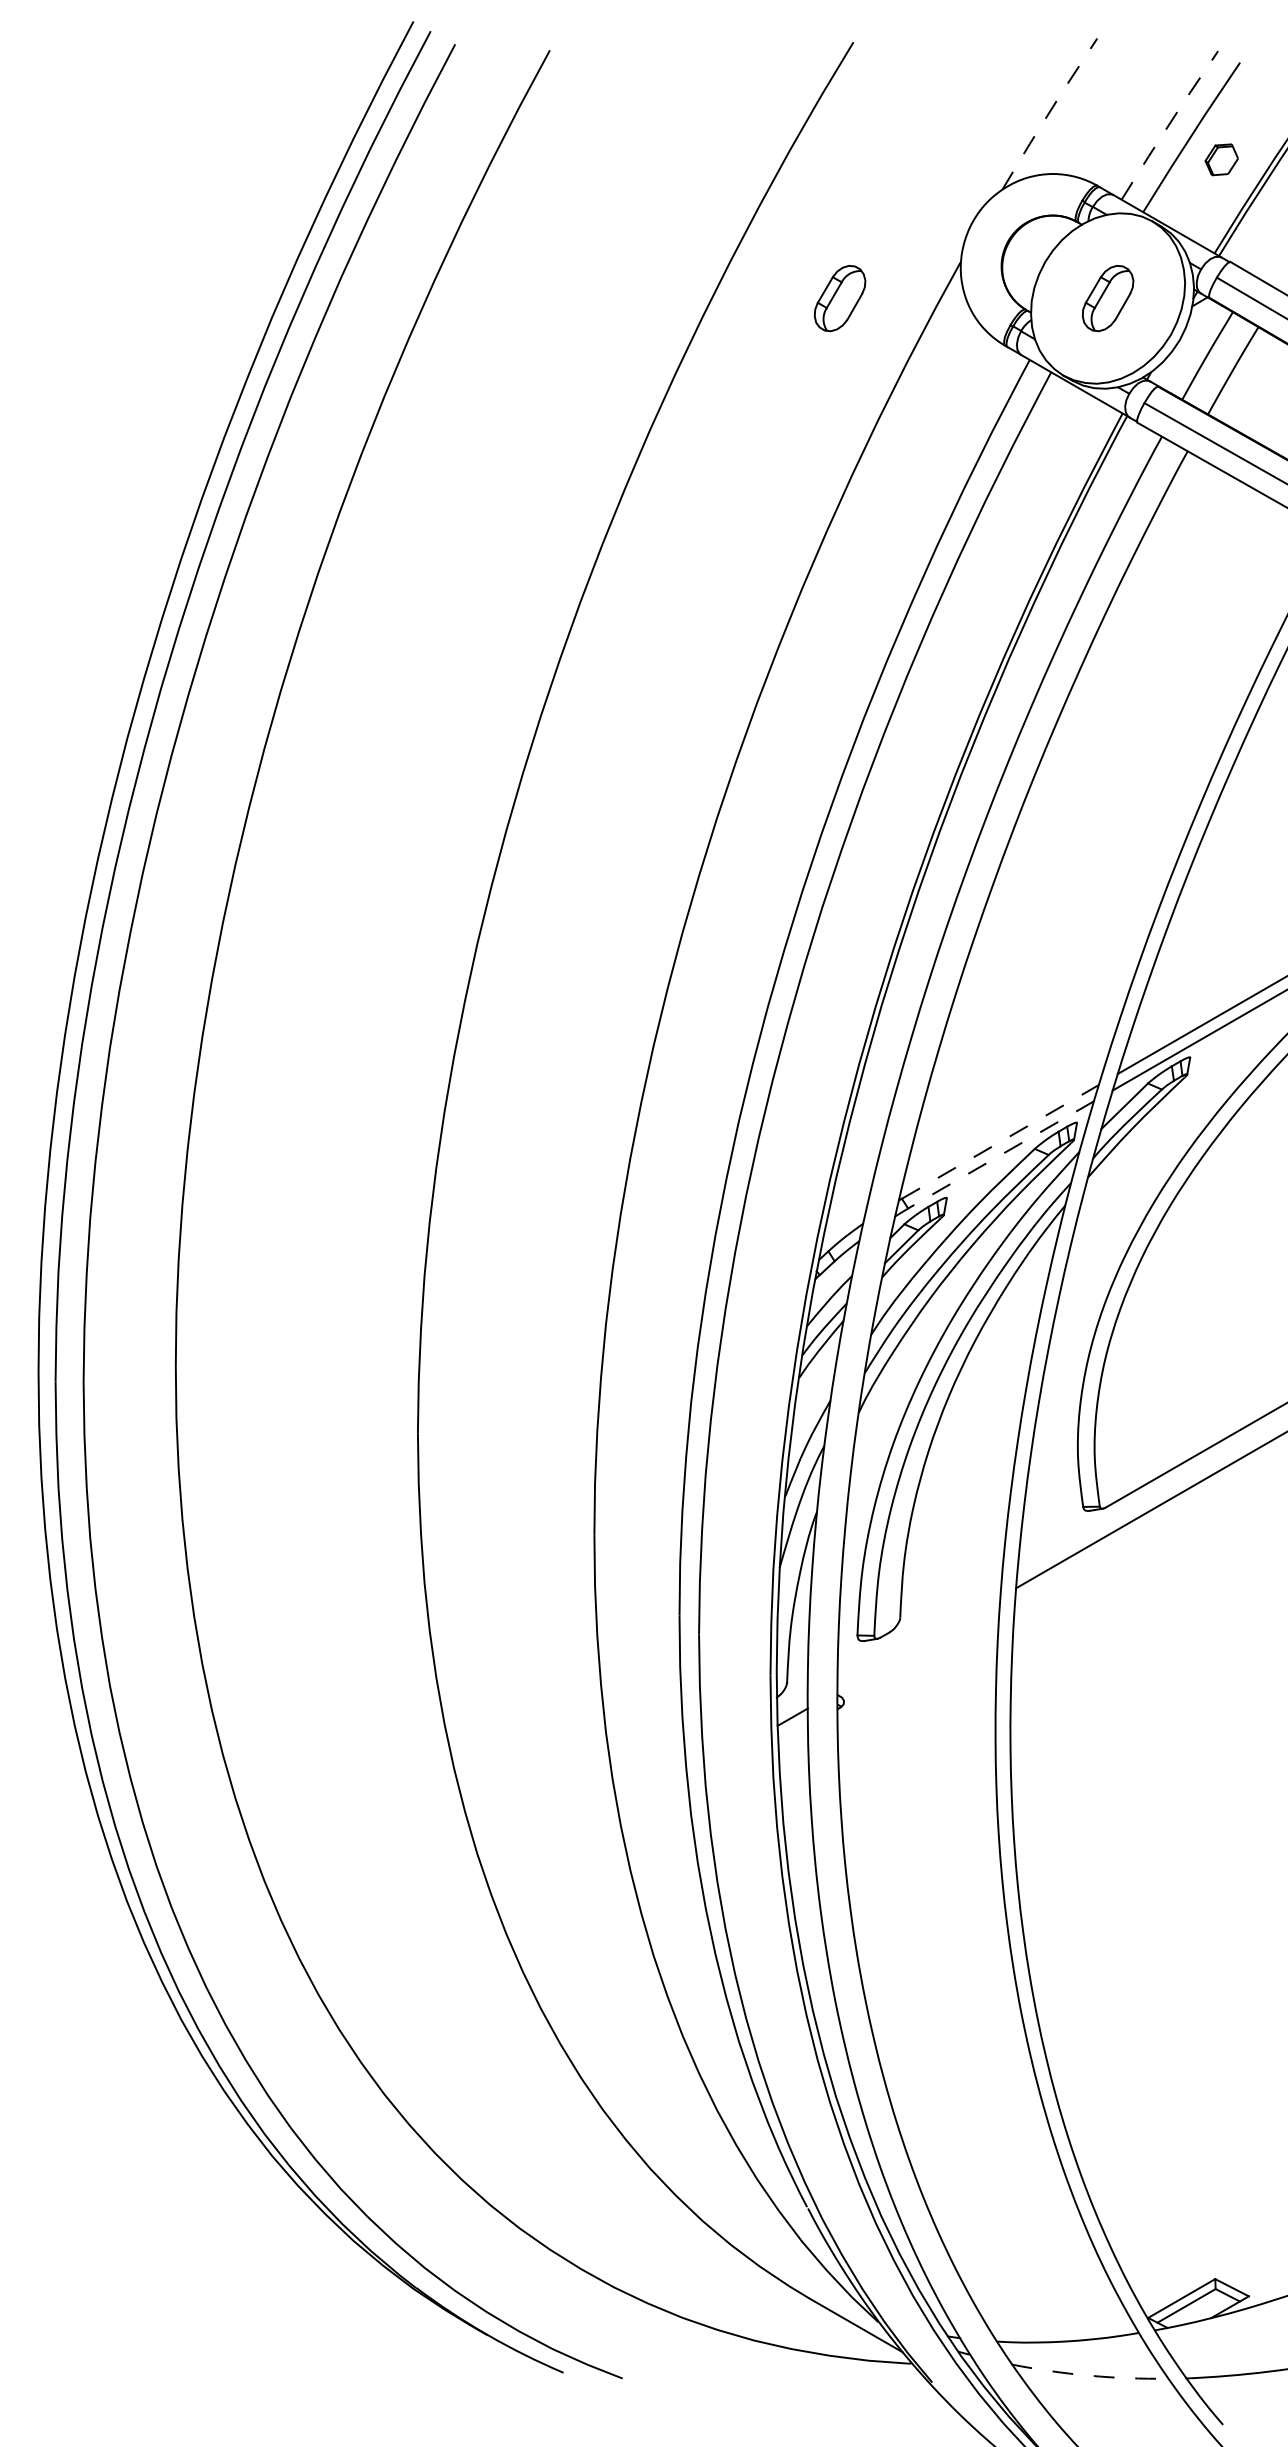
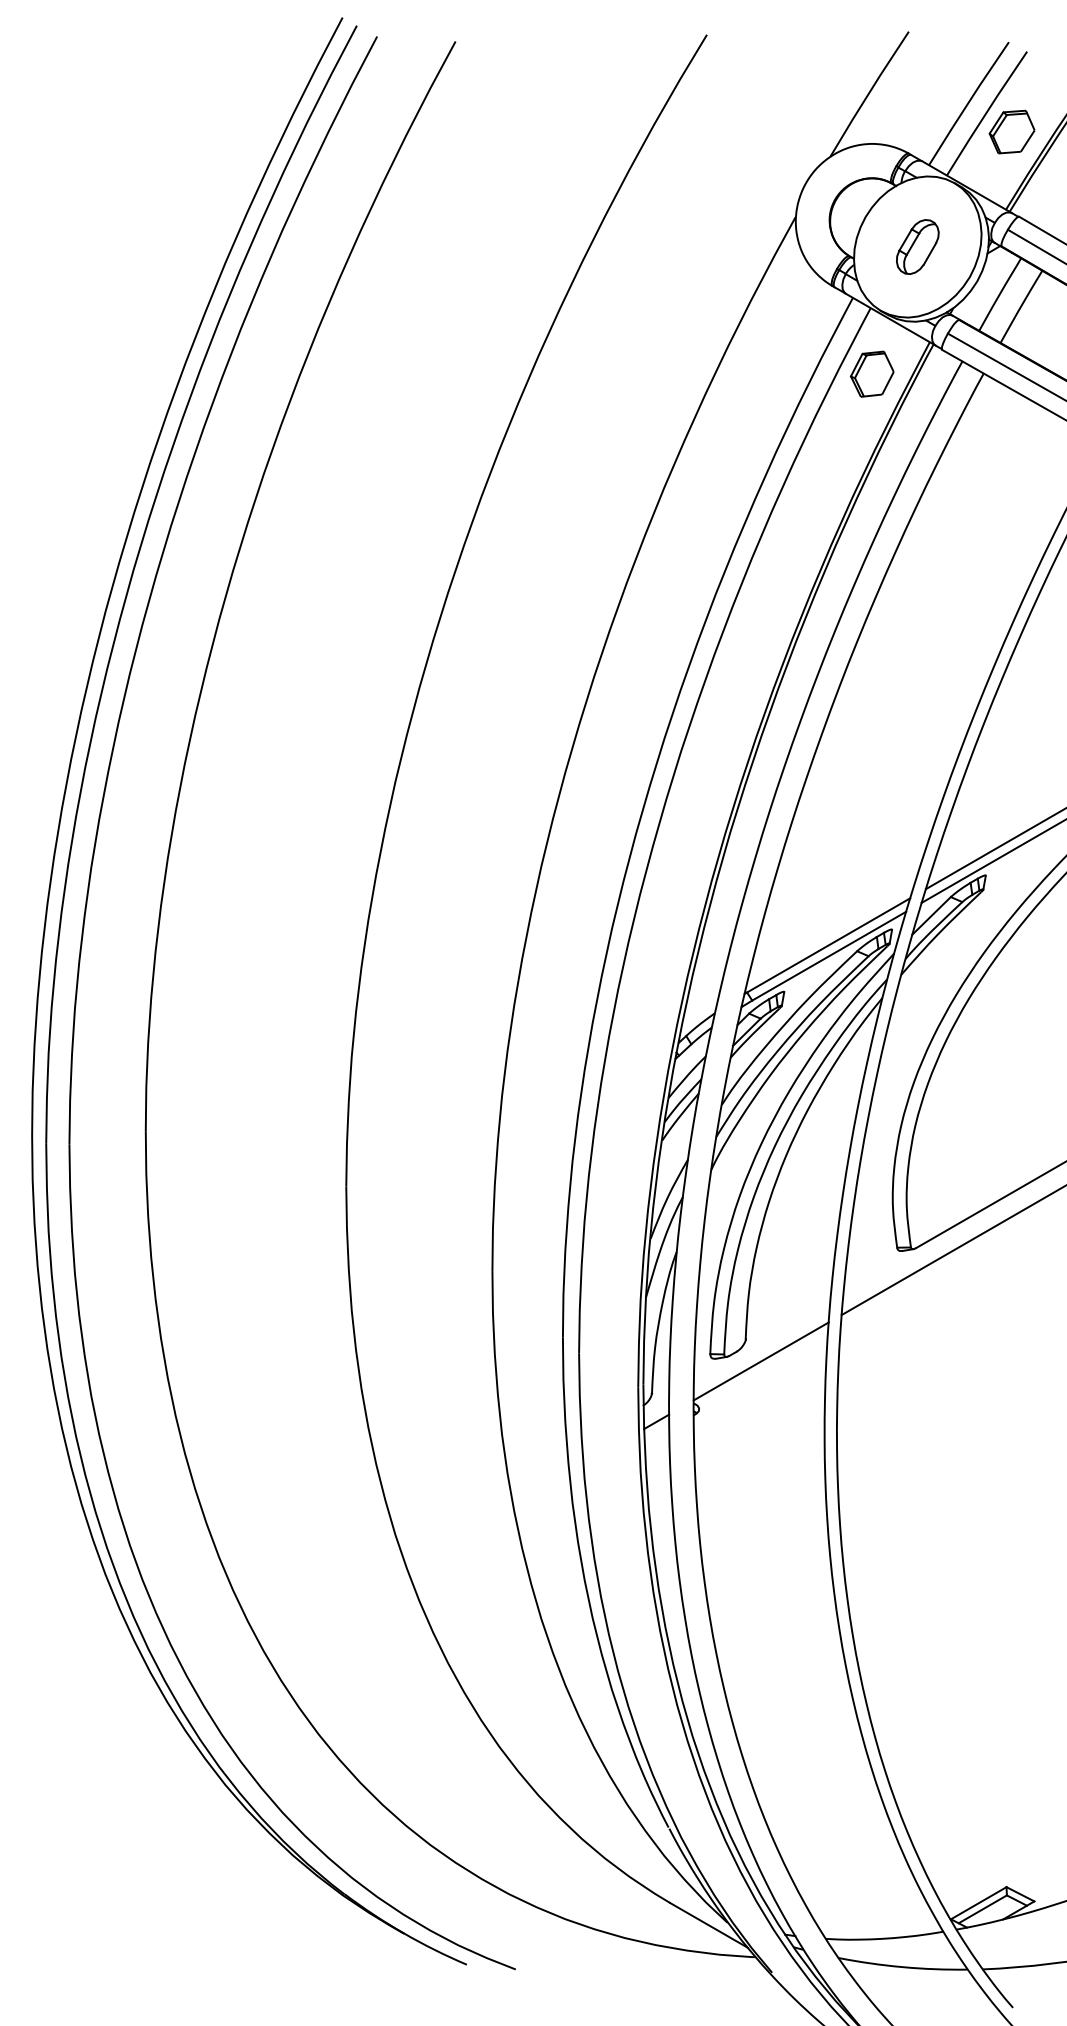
line: (1048, 113) -> (868, 93), dashed -> solid
line: (1169, 124) -> (968, 102), dashed -> solid
part: (1221, 159) -> (1011, 131), size x1.67
part: (839, 298) -> (695, 247), removed
part: (1052, 452) -> (871, 374), added
line: (1000, 1141) -> (828, 945), dashed -> solid
line: (1000, 1155) -> (828, 956), dashed -> solid
line: (918, 1644) -> (760, 1361), added
arc: (1089, 2375) -> (902, 1966), dashed -> solid

